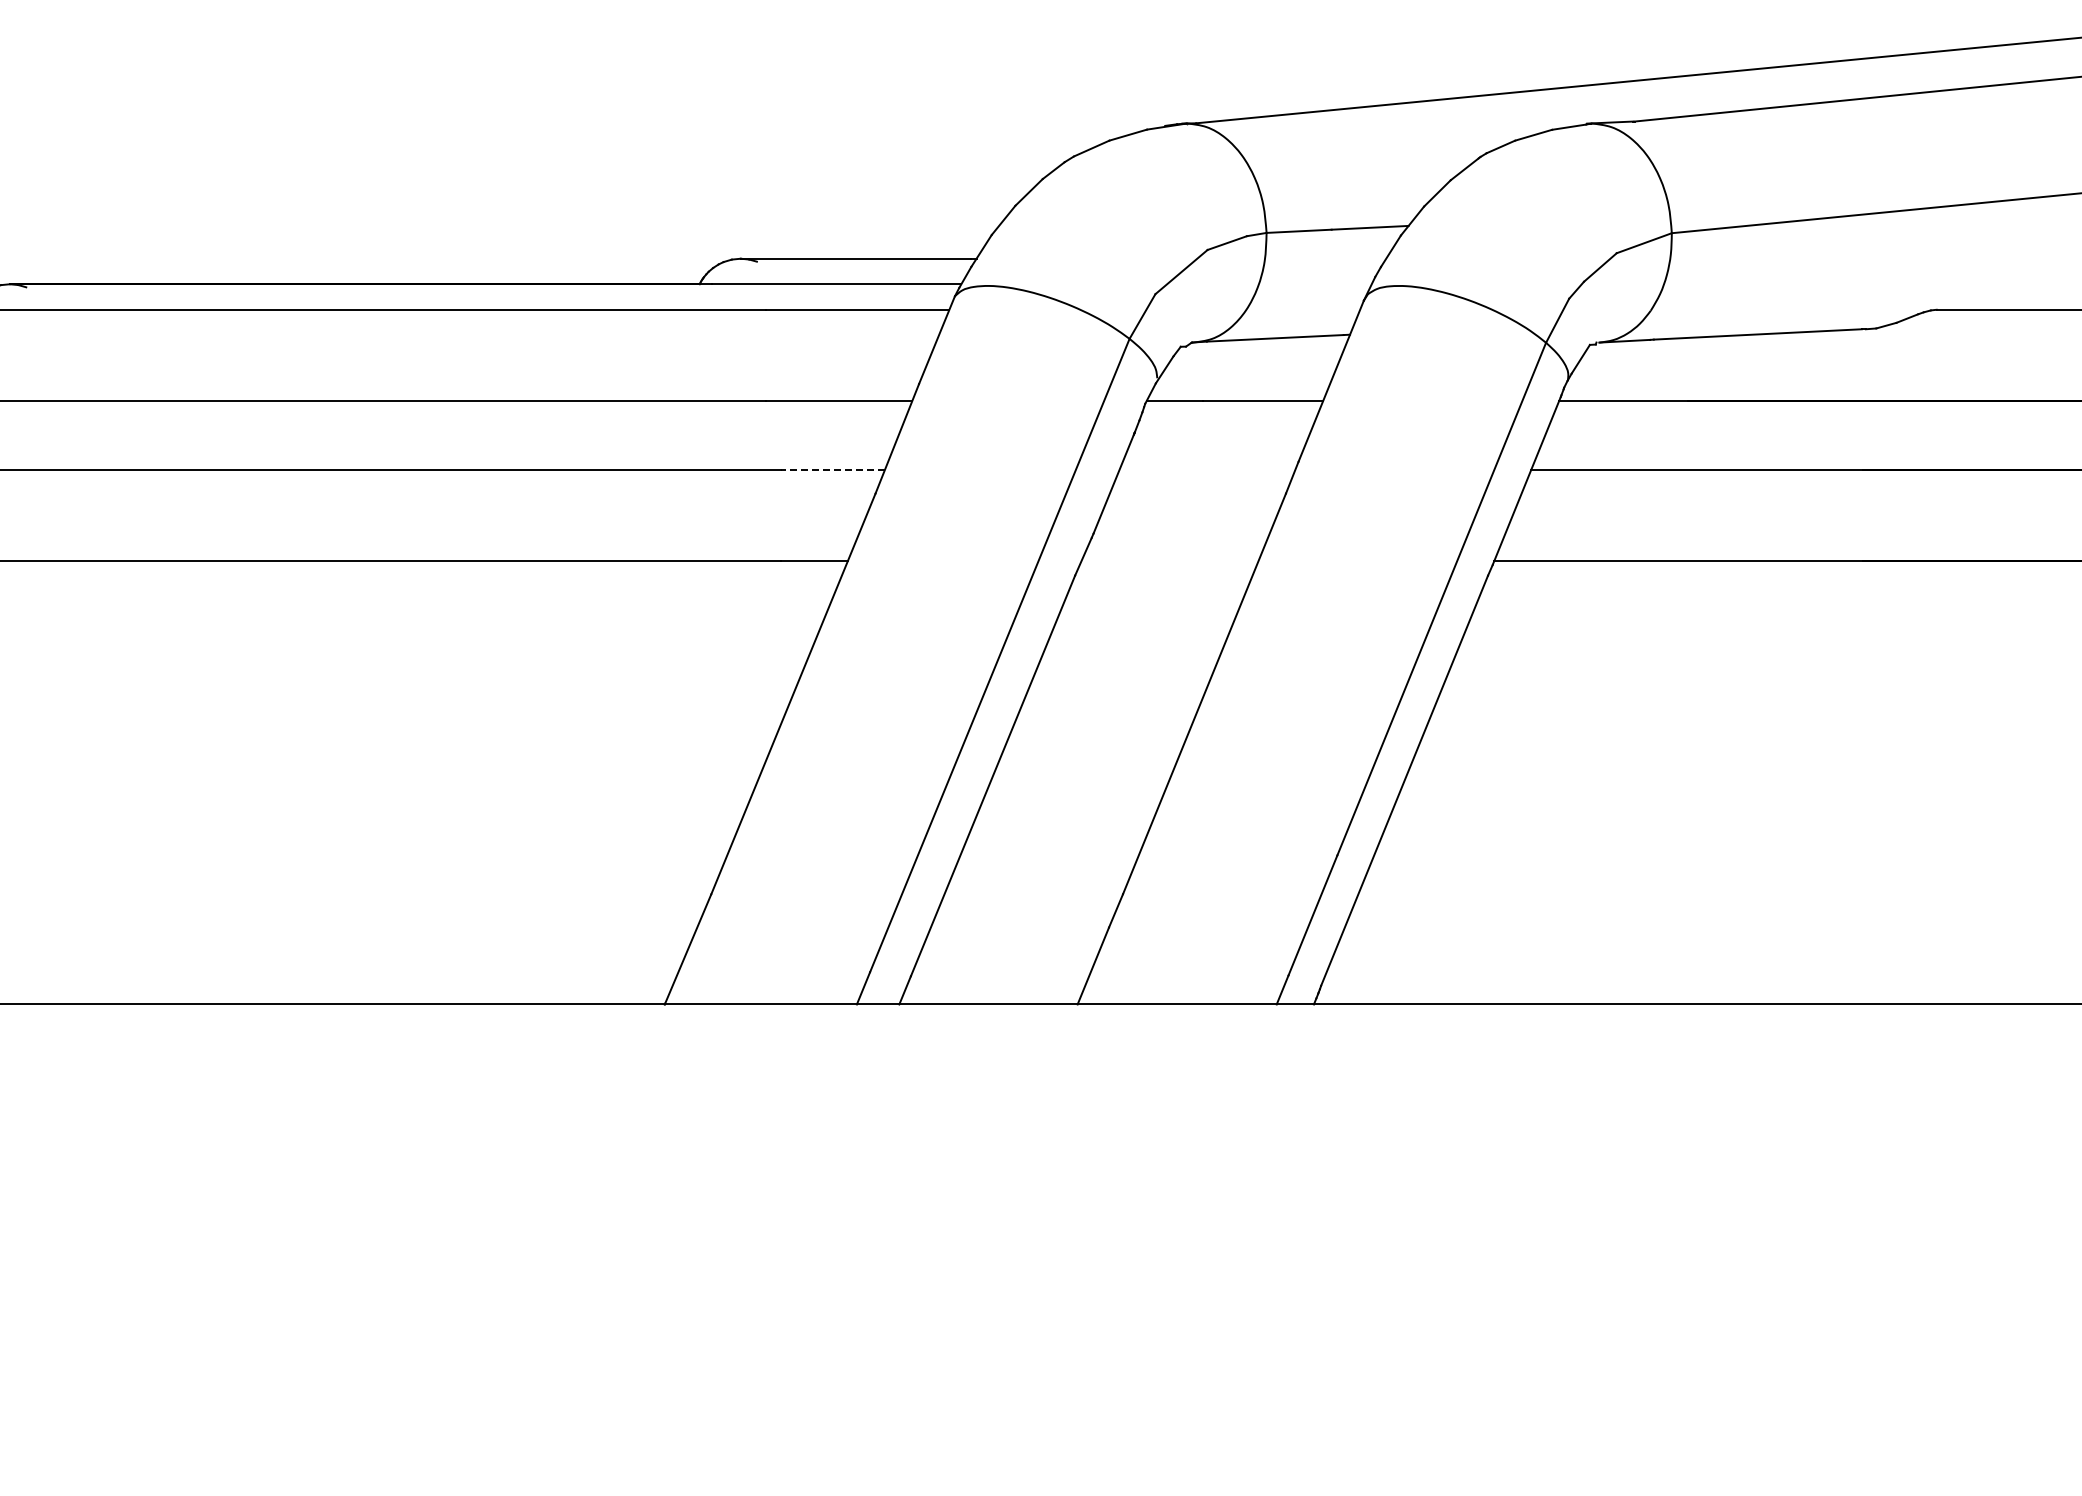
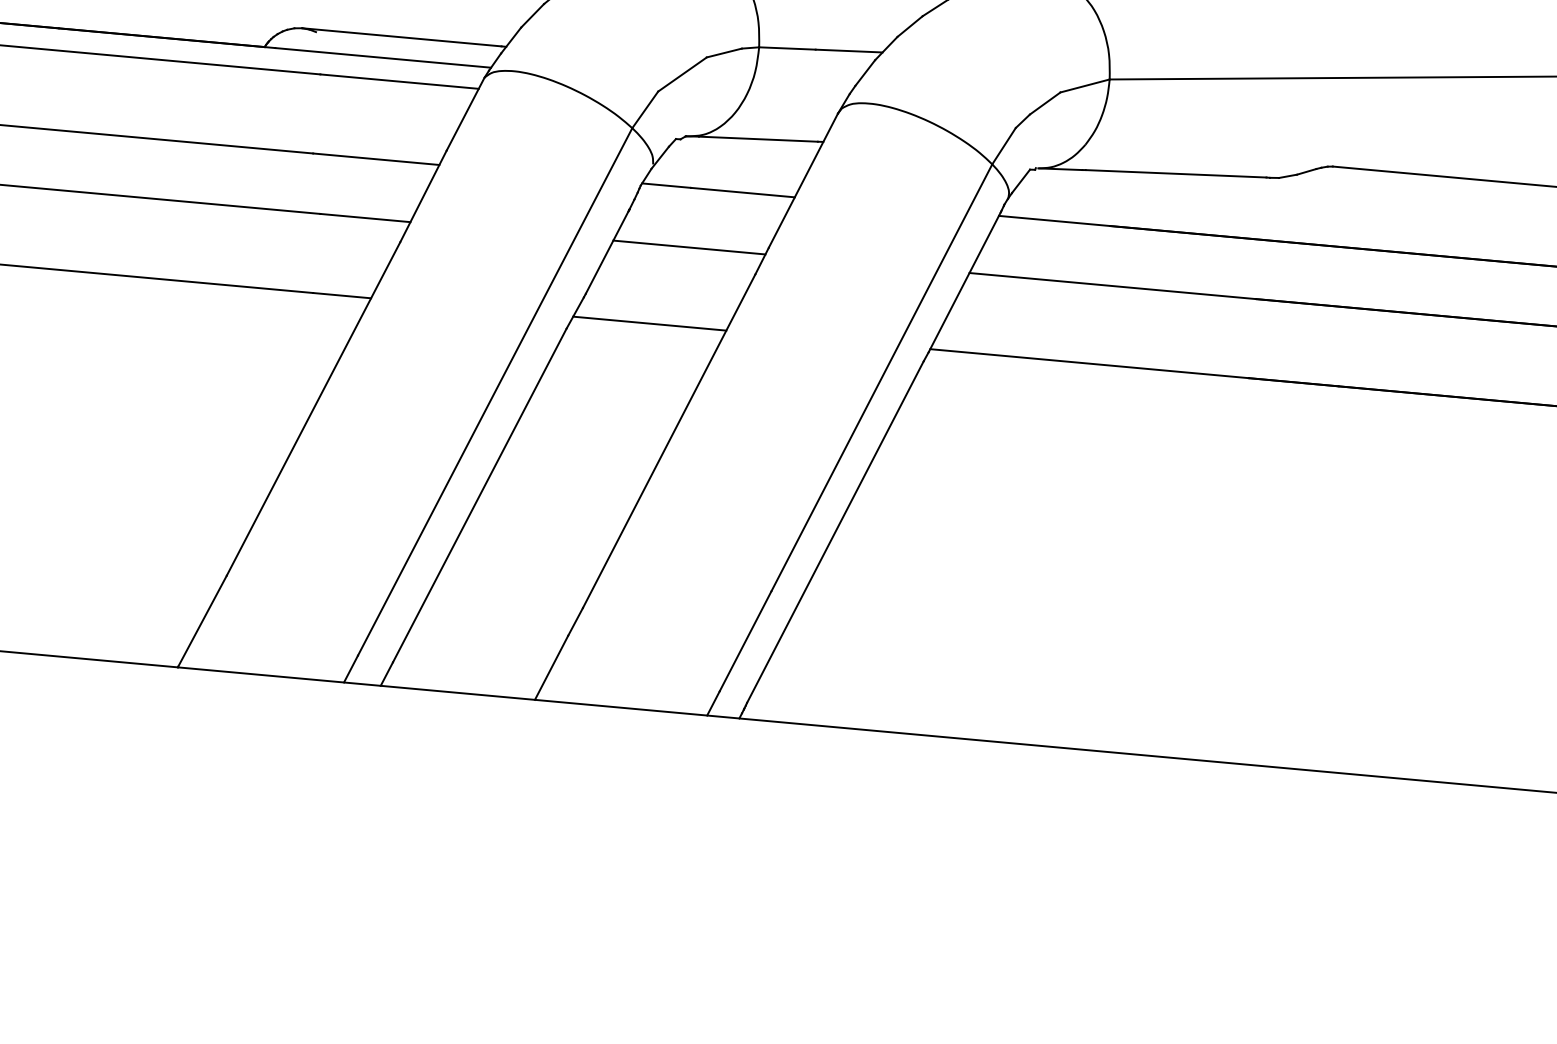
line: (832, 469) -> (365, 217), dashed -> solid
line: (1207, 469) -> (689, 247), added
line: (1169, 561) -> (649, 323), added

